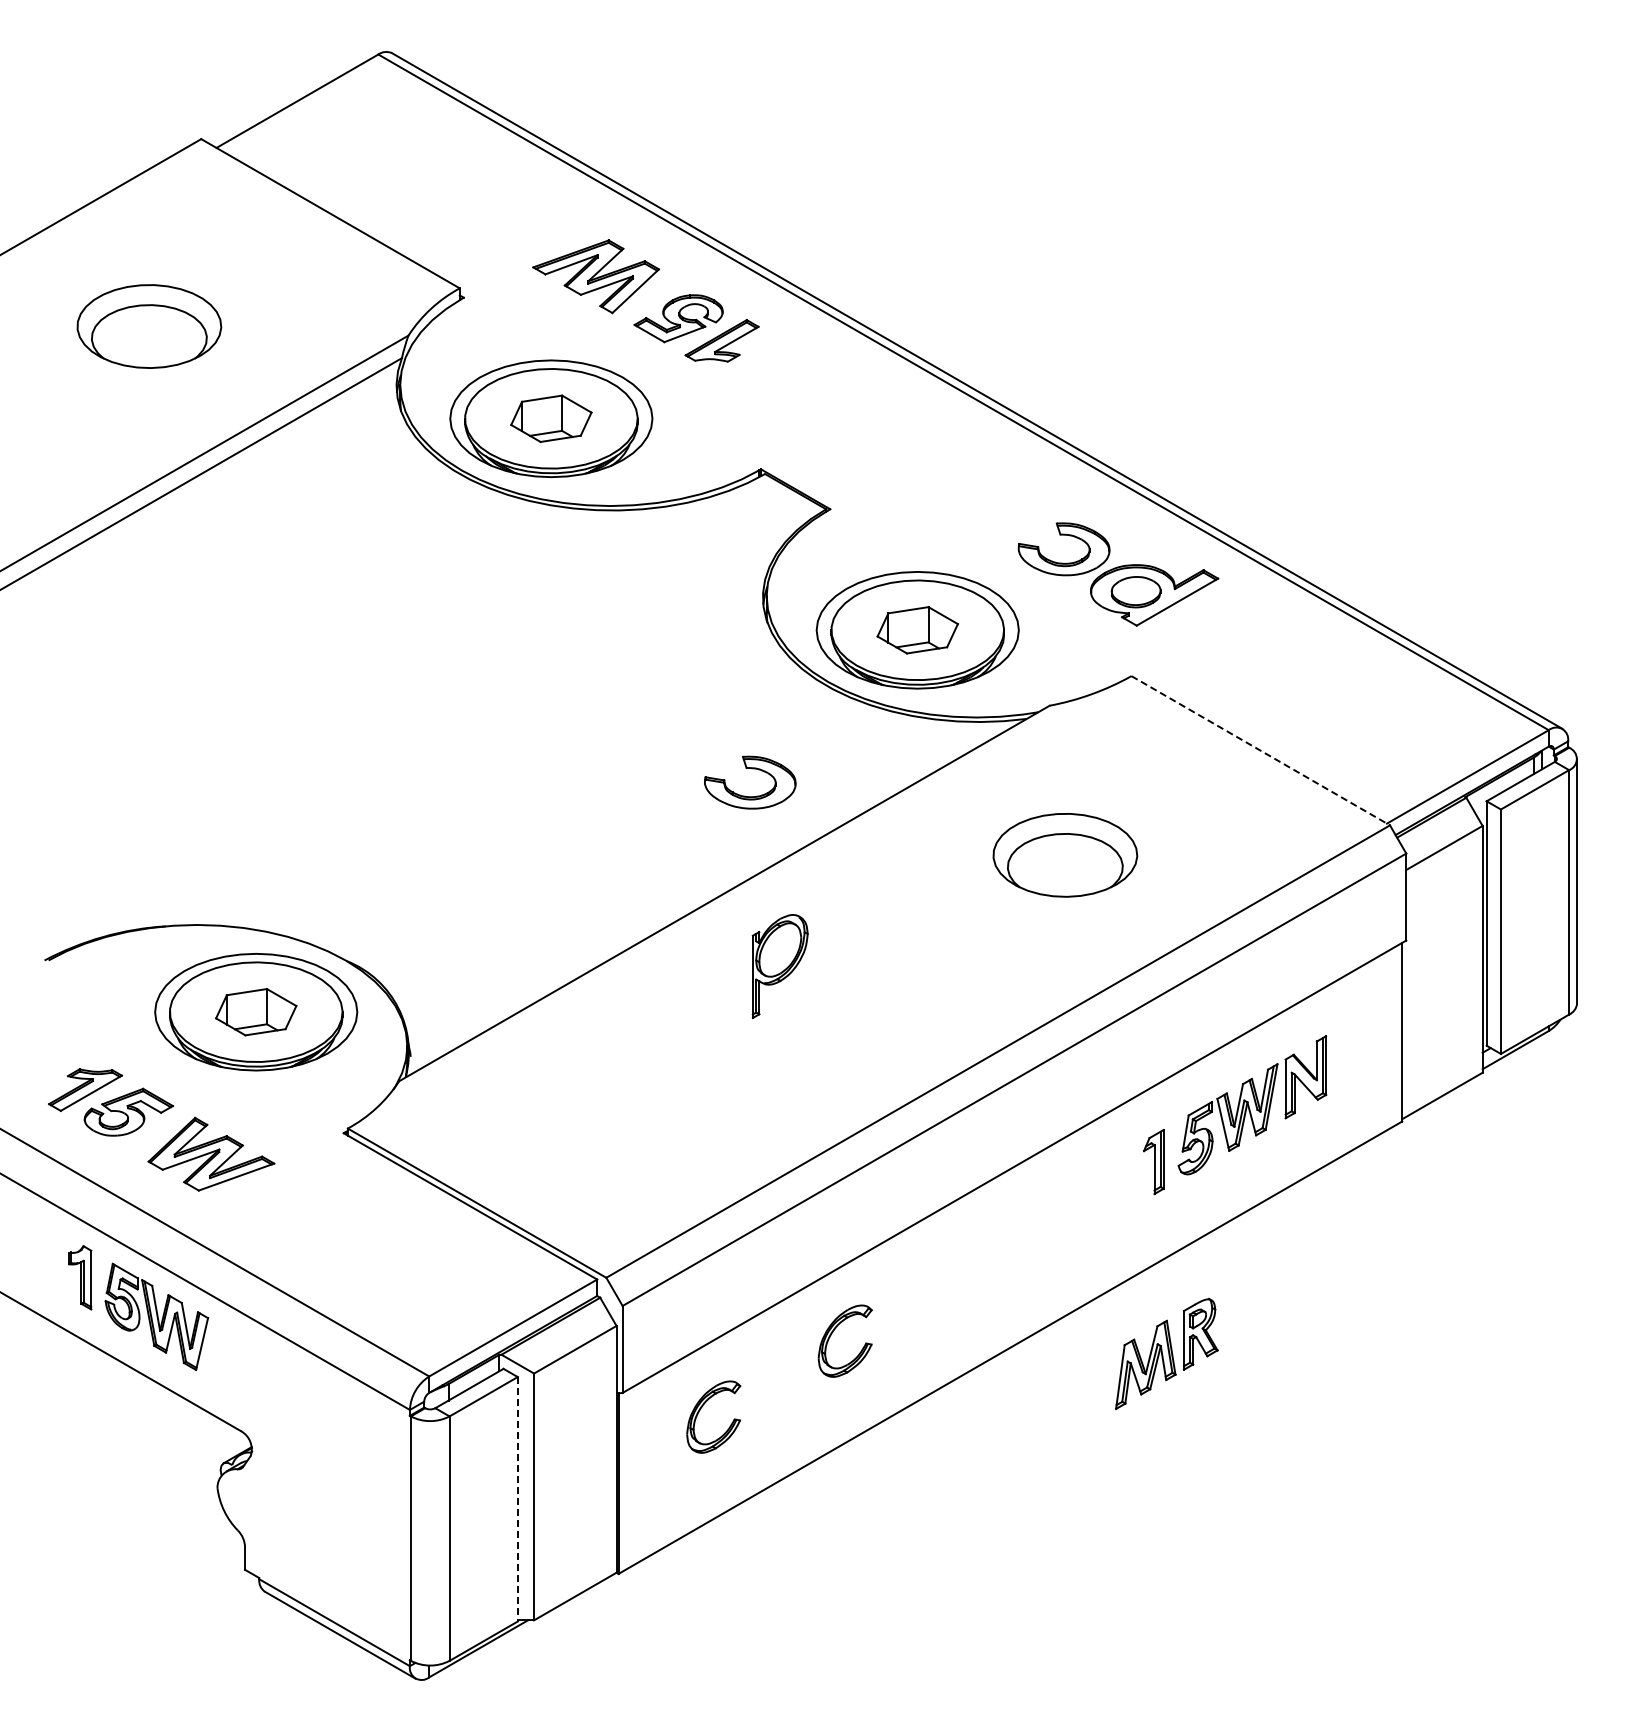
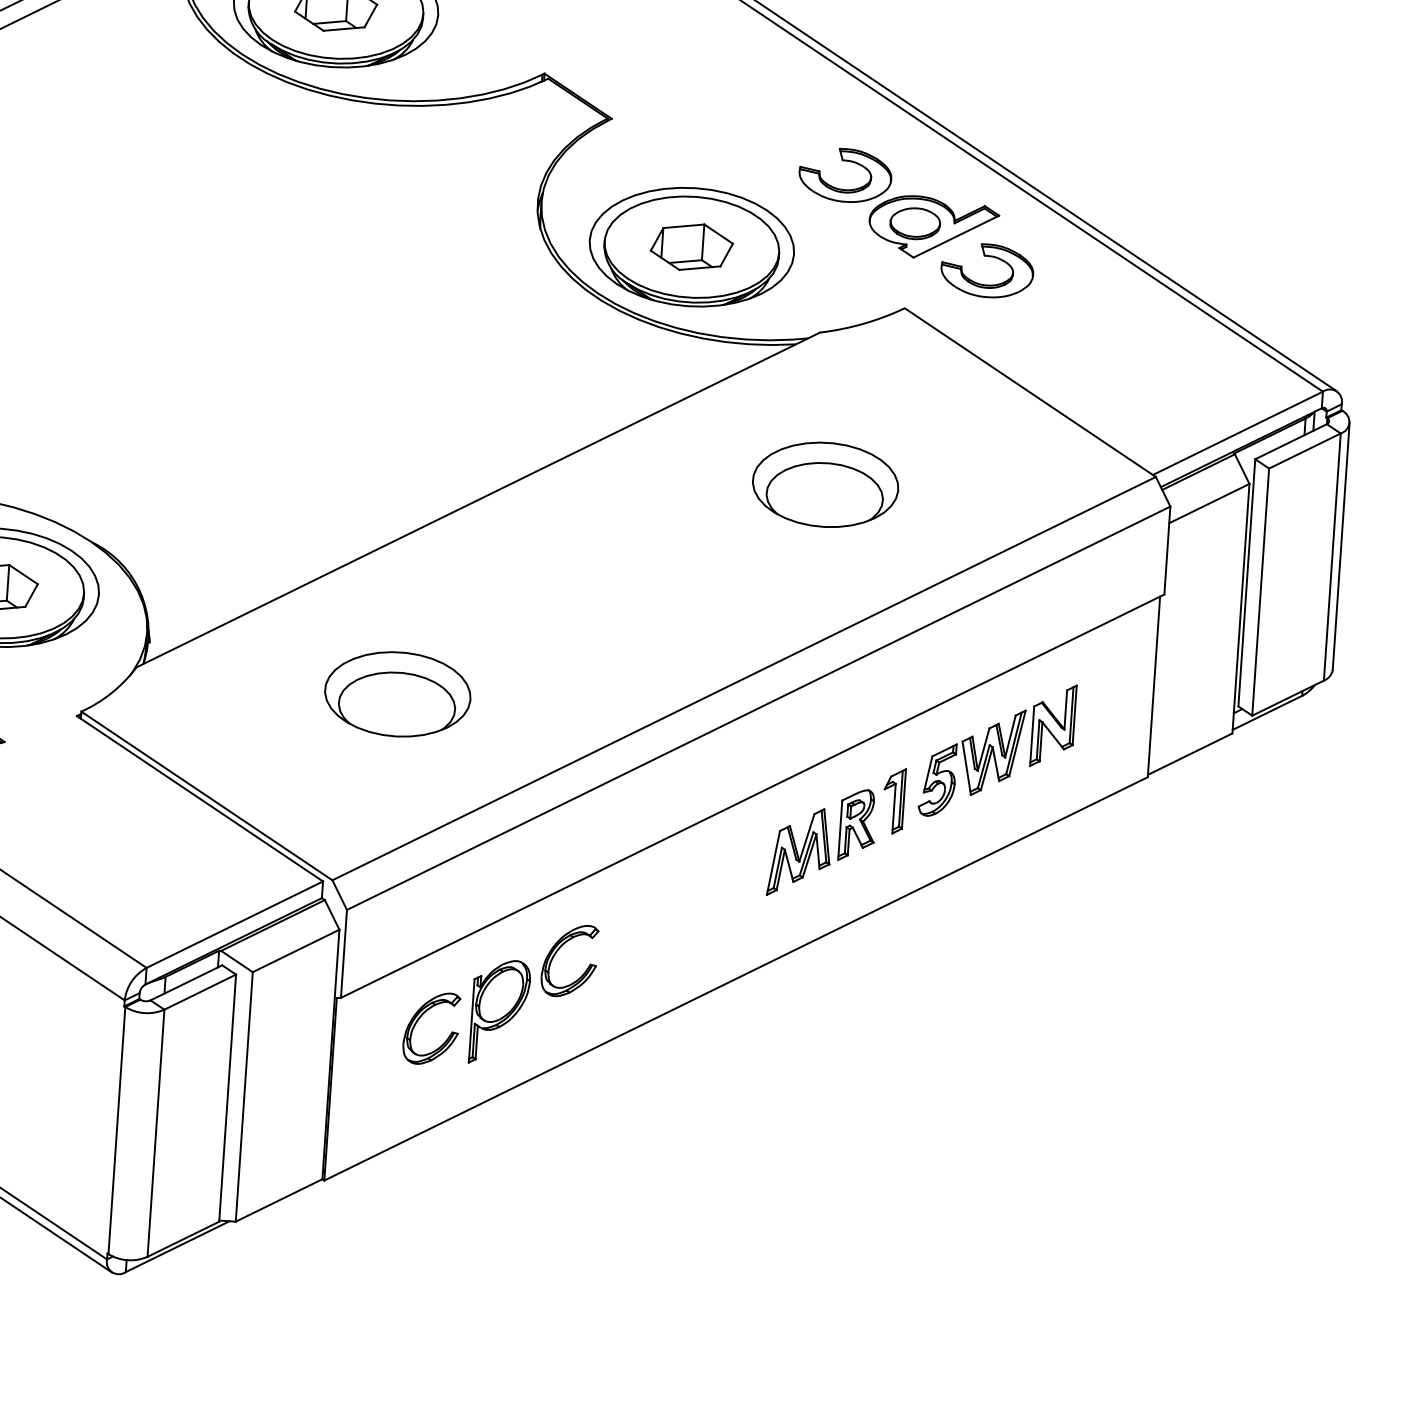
line: (1261, 751) -> (1031, 393), dashed -> solid
part: (752, 769) -> (990, 257), moved
part: (779, 966) -> (499, 1012), moved
part: (657, 1090) -> (397, 694), added
part: (1166, 1353) -> (821, 842), moved
line: (517, 1499) -> (227, 1098), dashed -> solid

